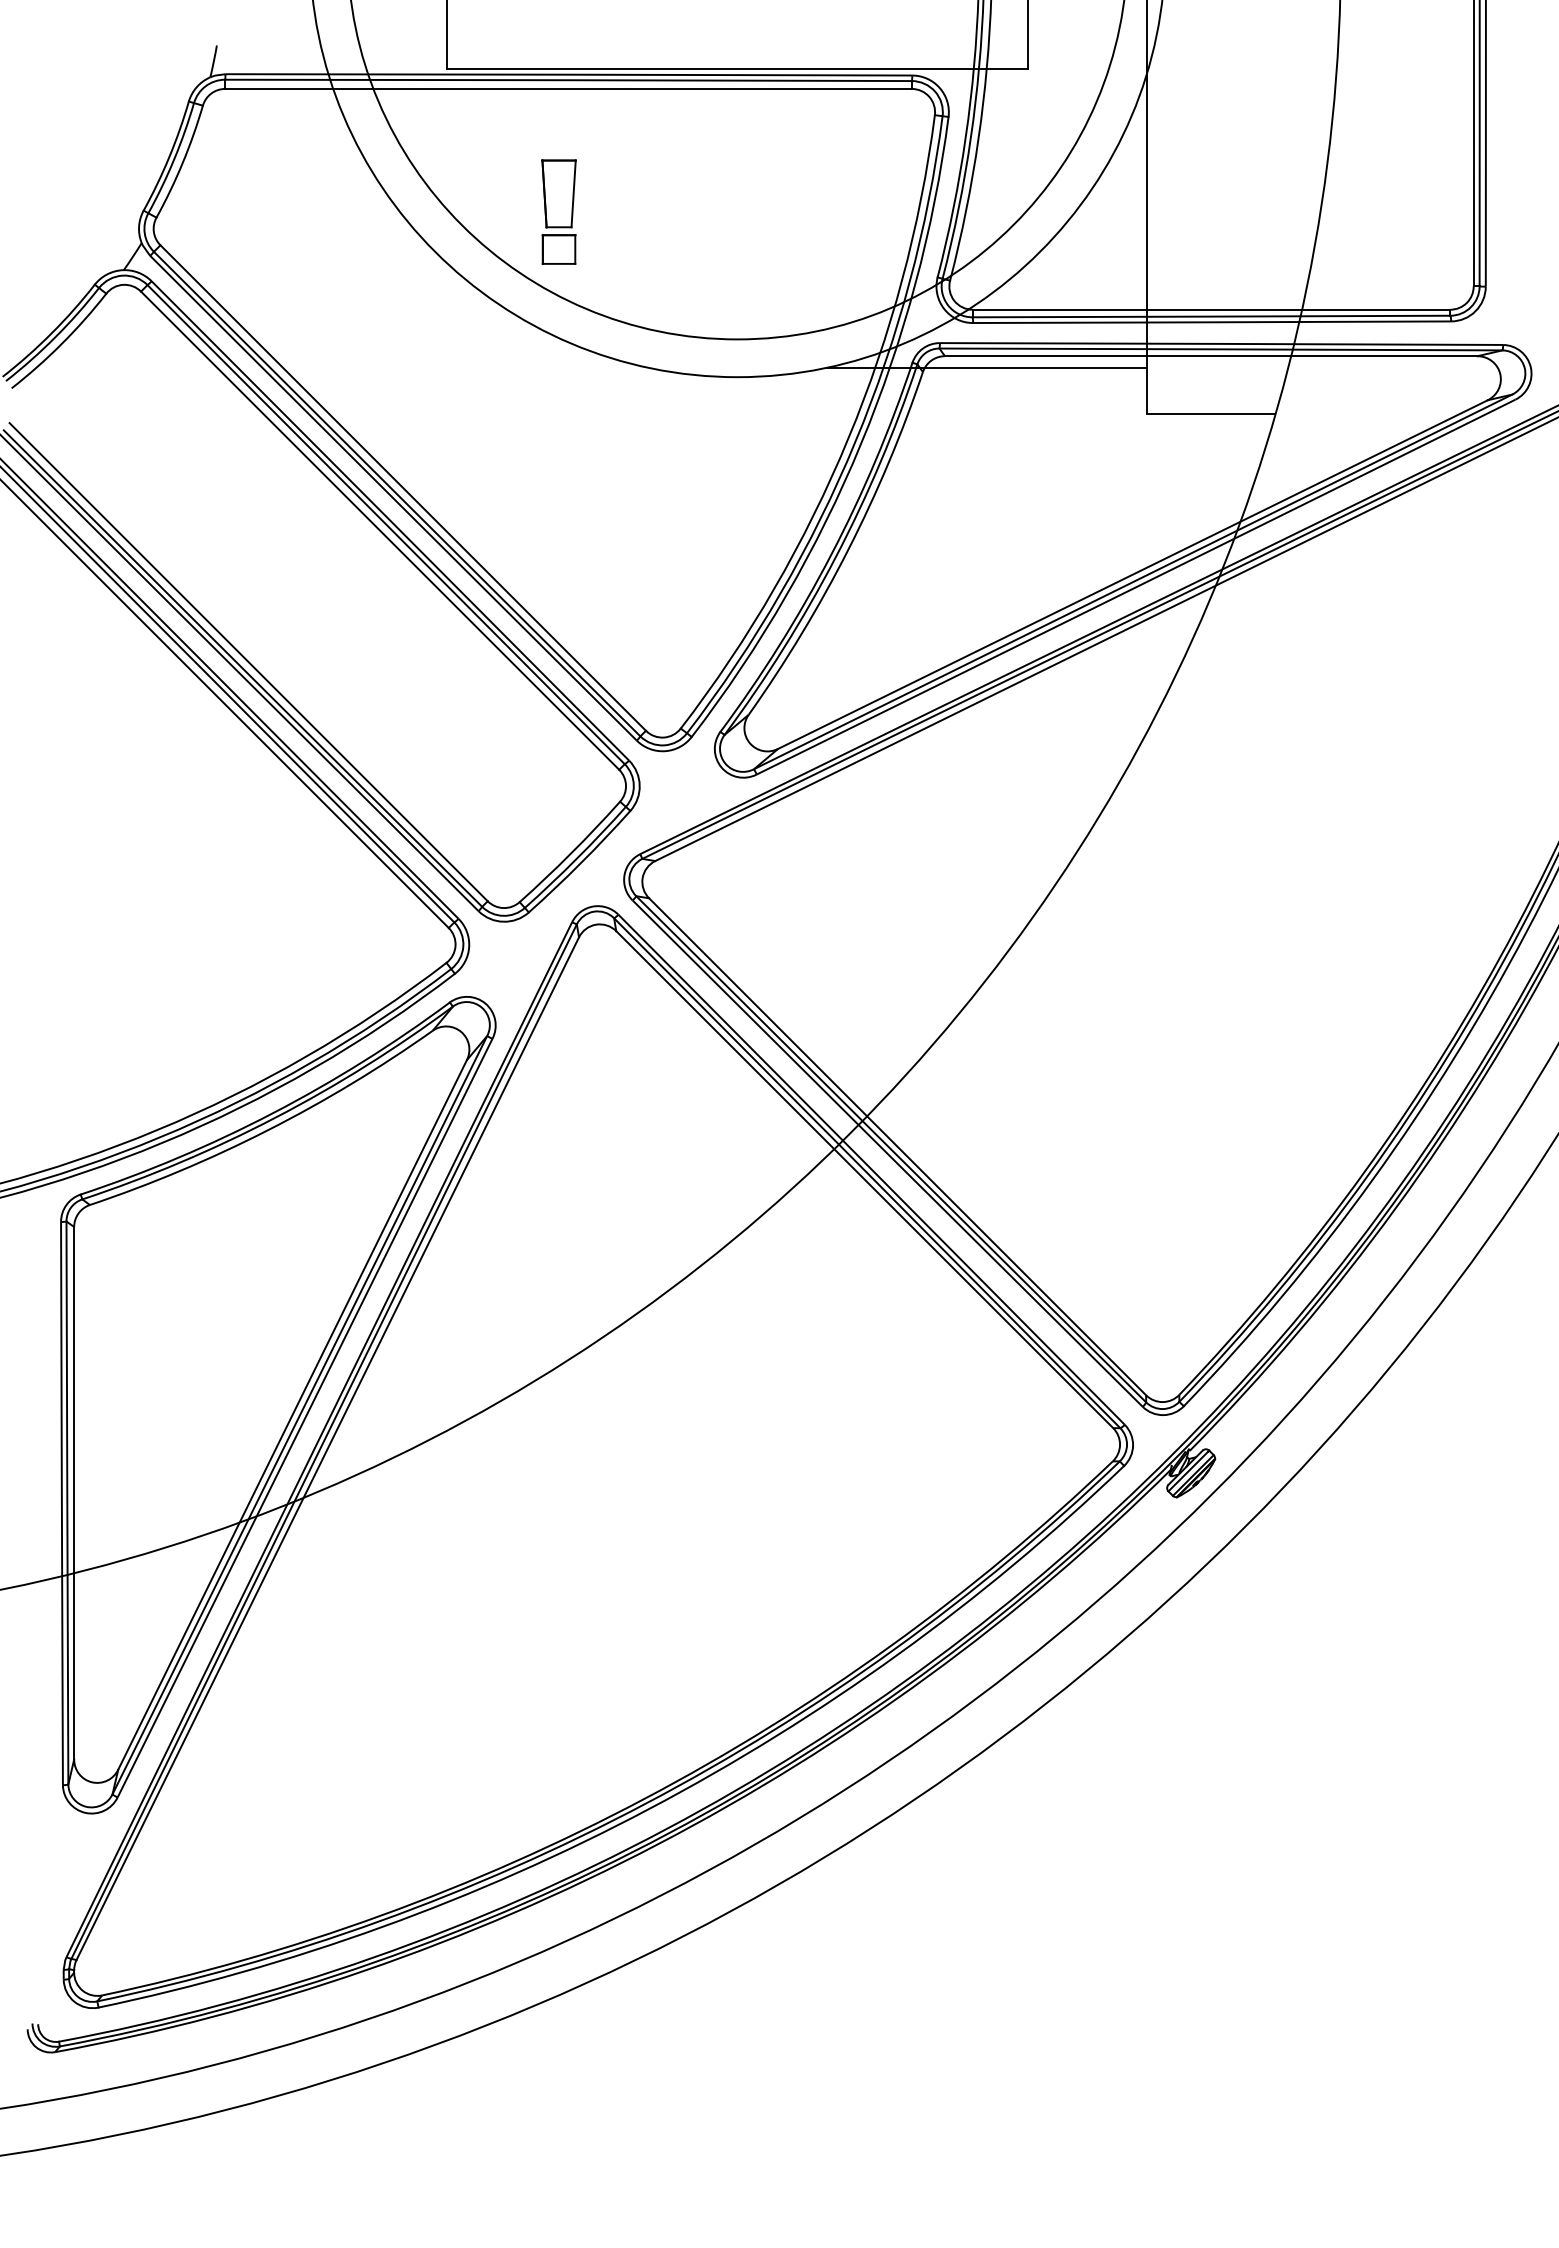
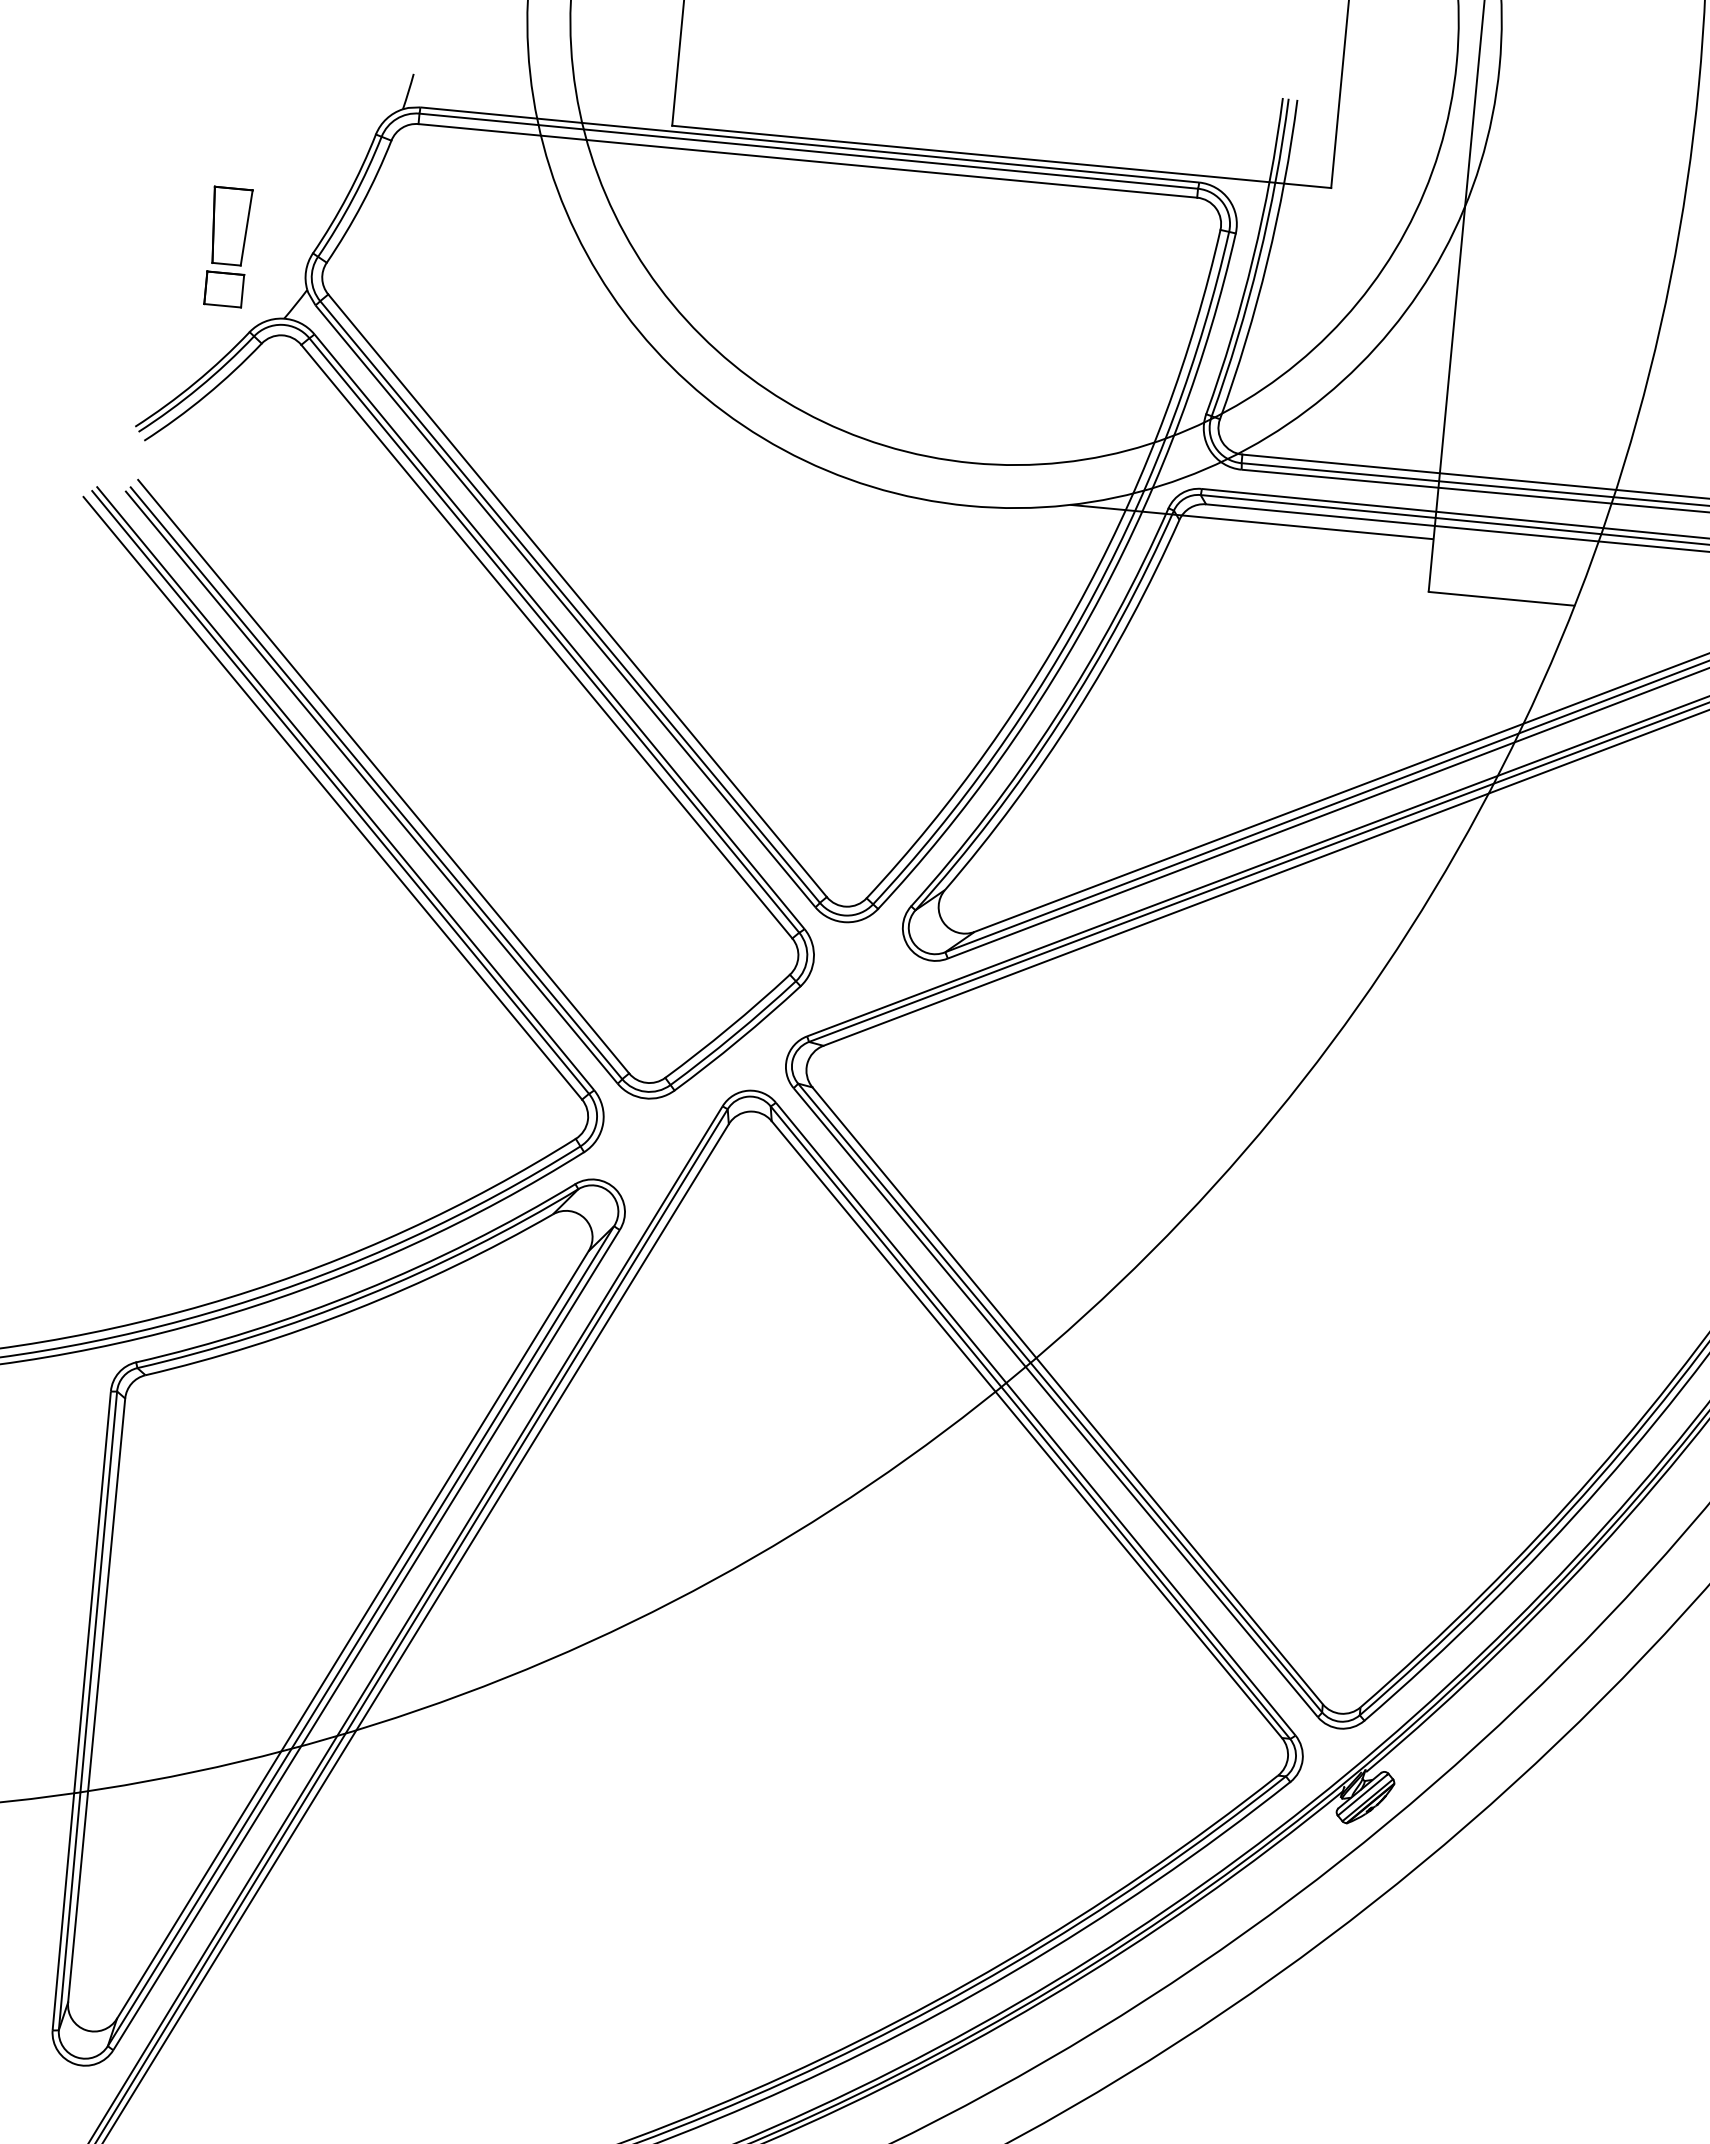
part: (558, 211) -> (227, 246), moved

